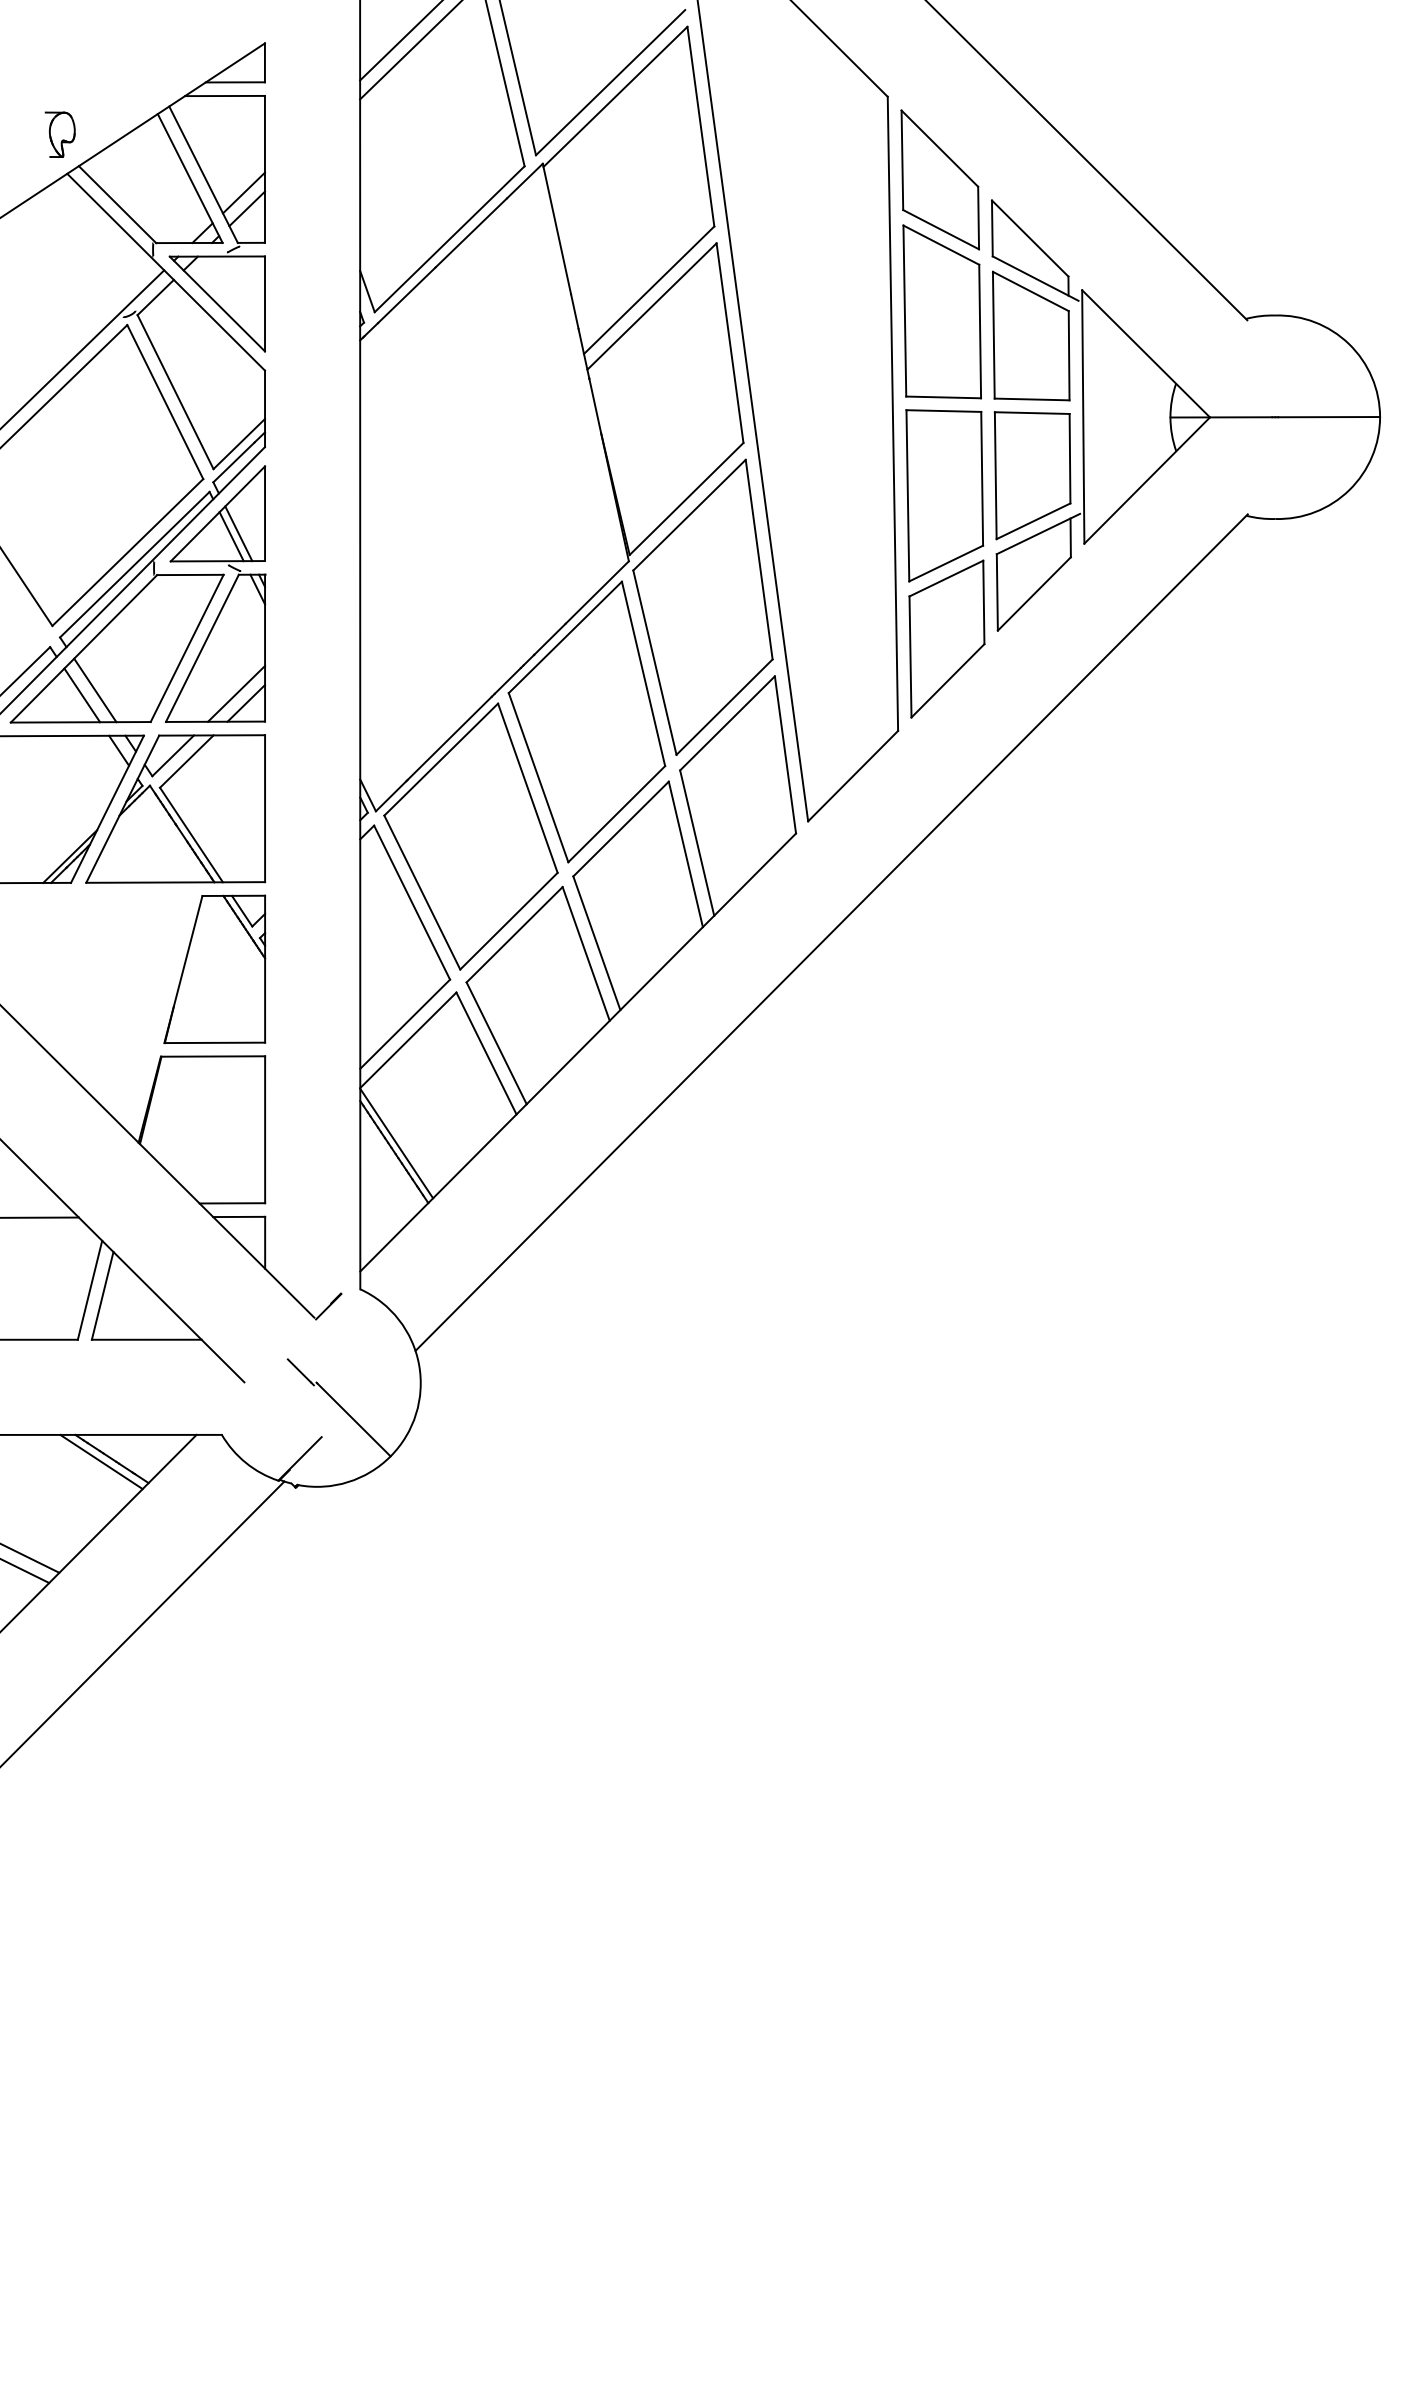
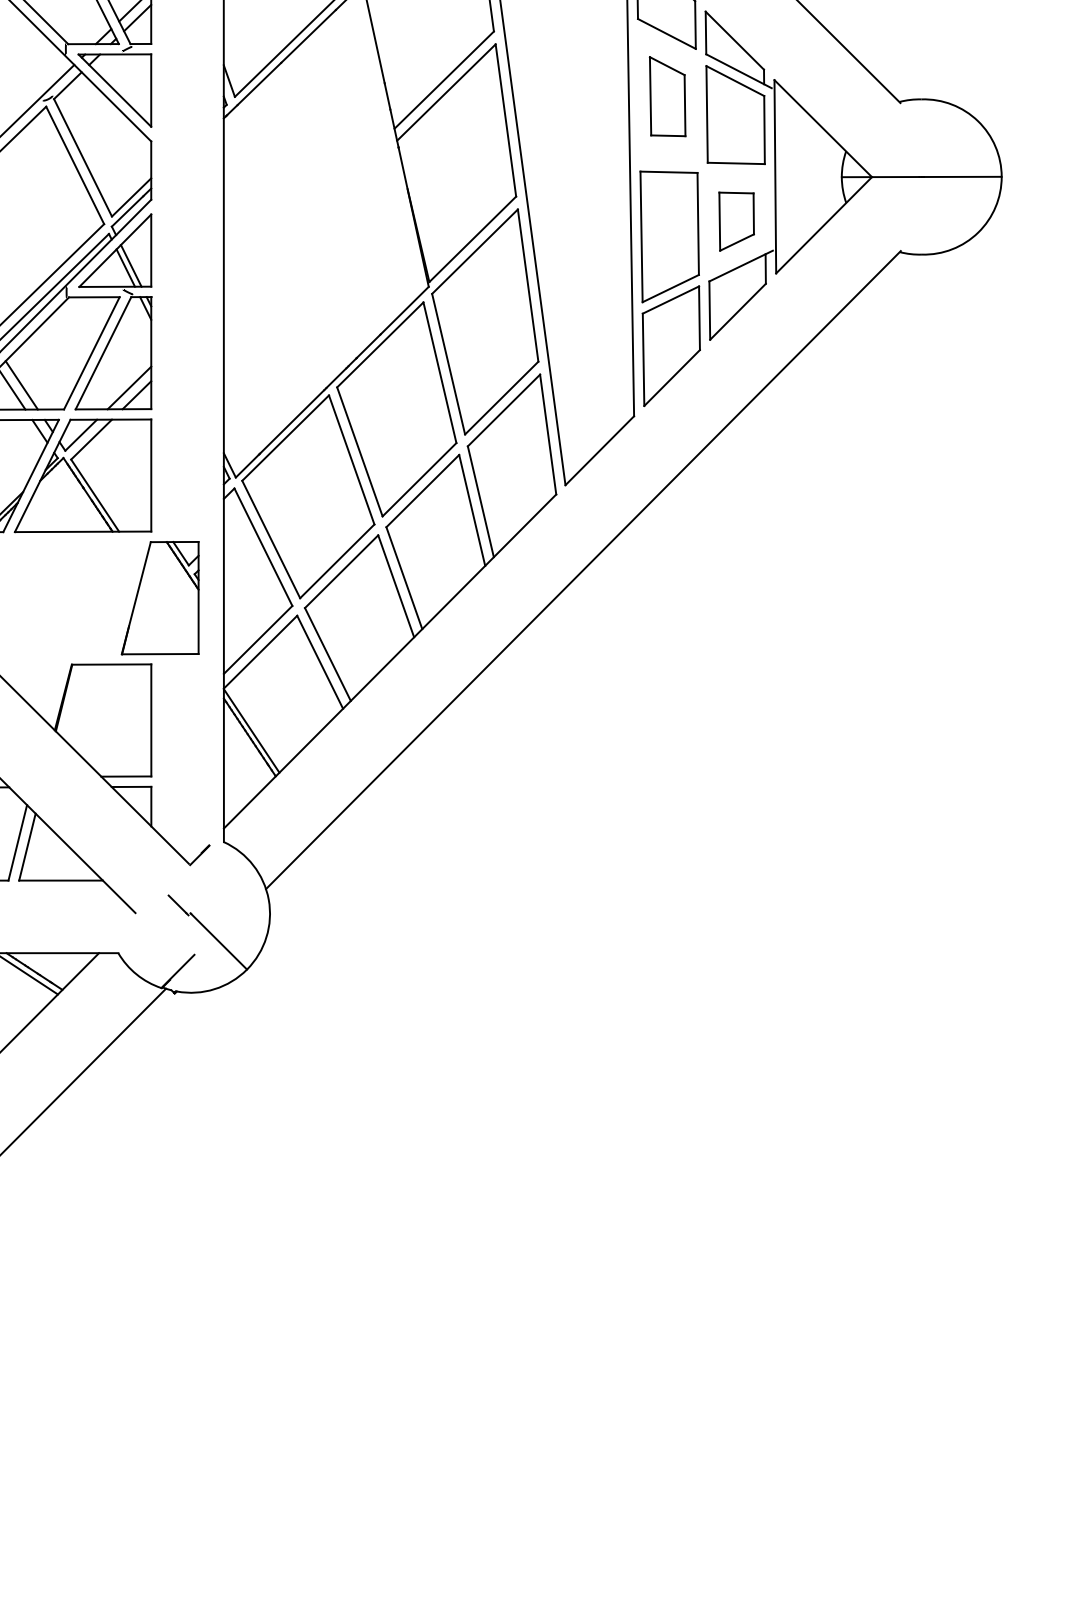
part: (941, 311) -> (667, 96), size x0.6
part: (1032, 475) -> (736, 221), size x0.6
part: (214, 969) -> (160, 598), moved

